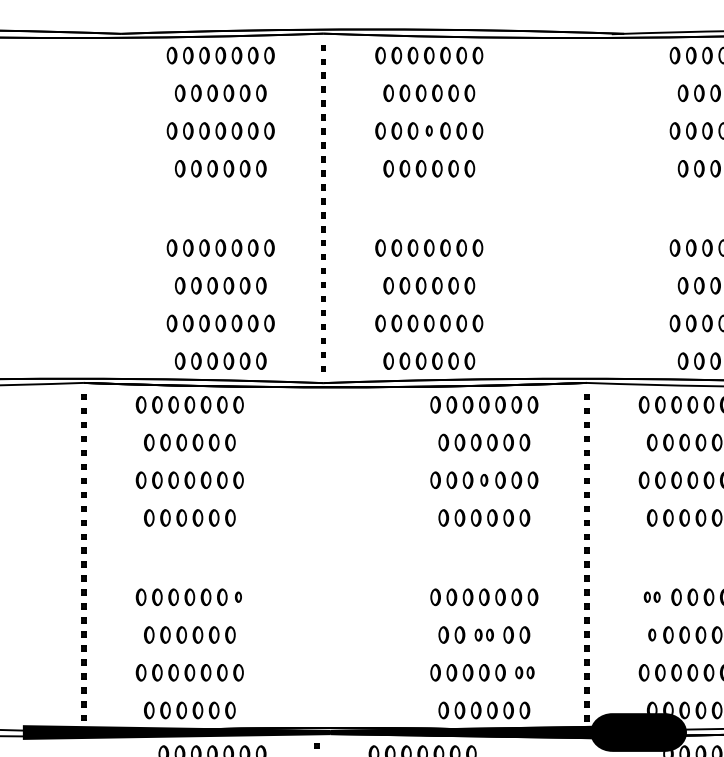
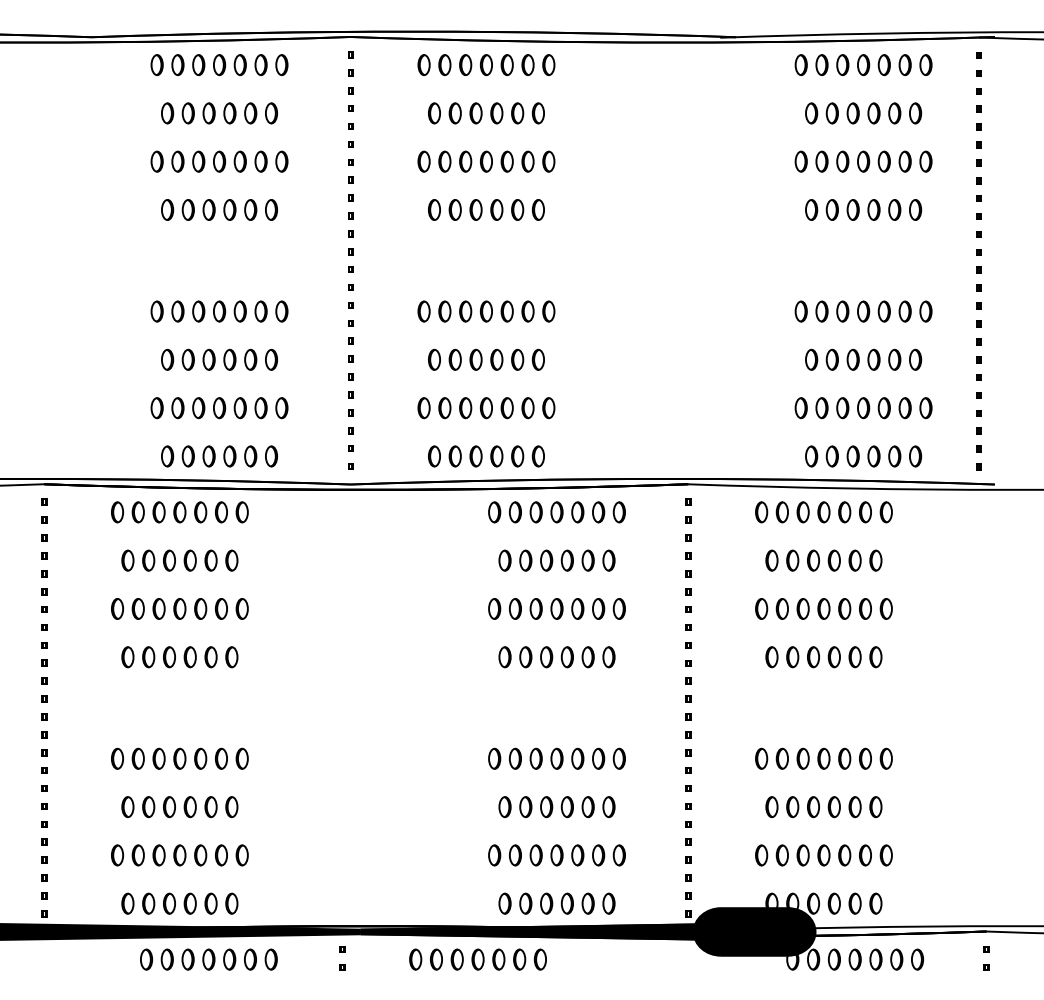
part: (429, 130) -> (486, 161), size x1.67
part: (483, 479) -> (556, 608), size x1.43
part: (237, 597) -> (241, 758), size x1.67
part: (651, 597) -> (771, 758), size x1.67
part: (651, 634) -> (771, 806), size x1.43
part: (483, 635) -> (556, 807), size x1.43
part: (524, 672) -> (608, 855), size x1.43

